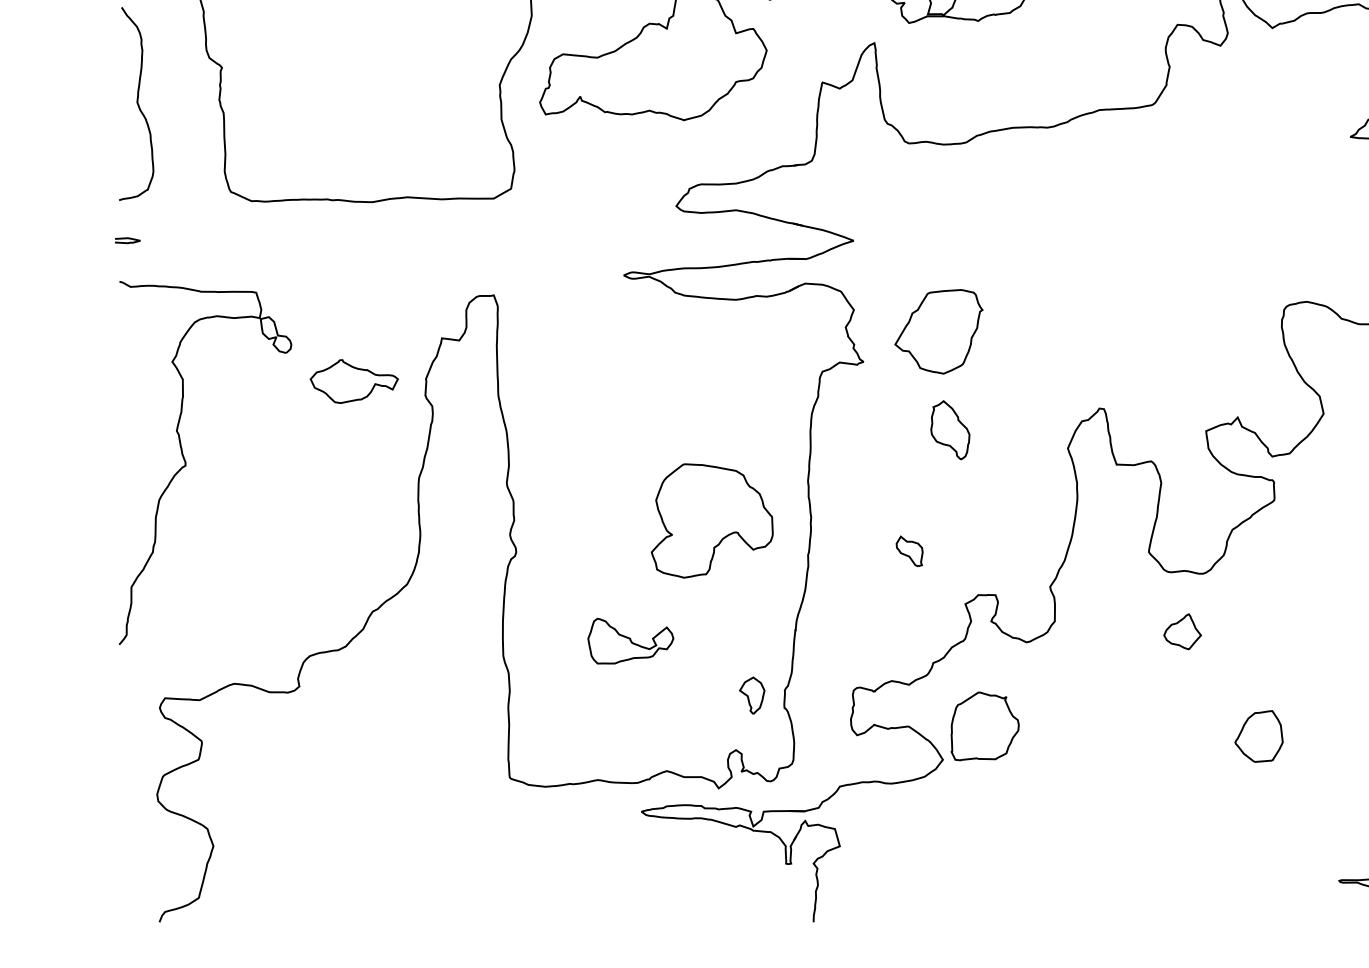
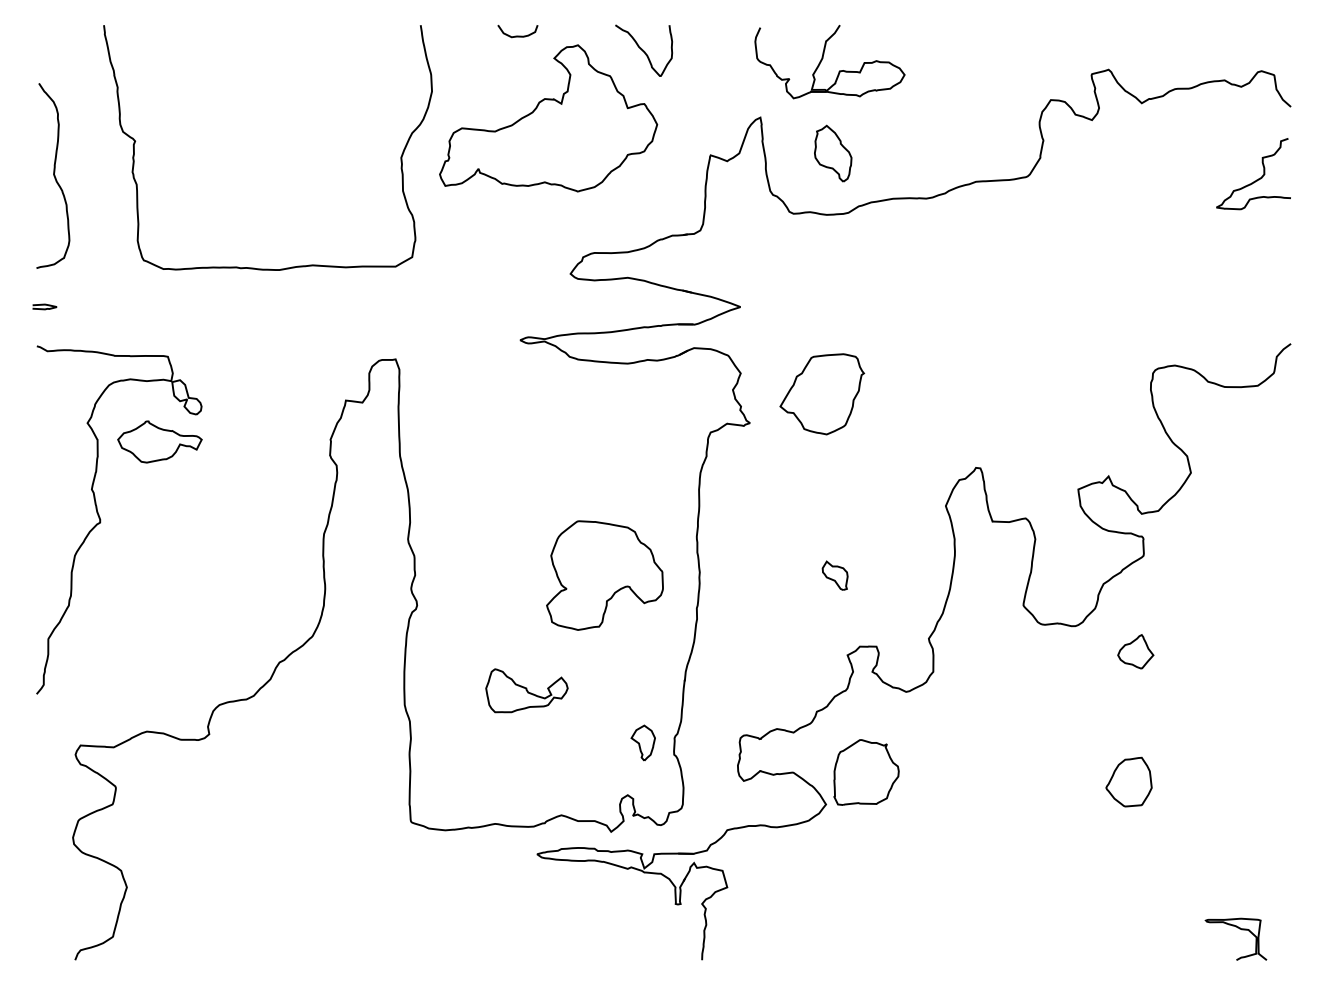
part: (353, 381) -> (159, 441), moved
part: (950, 430) -> (833, 153), moved
part: (908, 551) -> (834, 575), moved
part: (1182, 631) -> (1135, 651), moved

